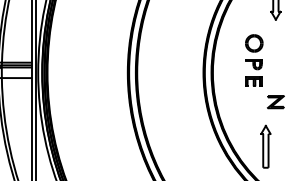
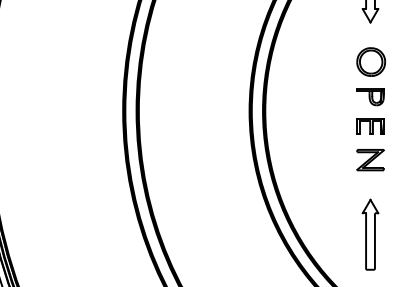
part: (254, 60) -> (371, 90), moved
part: (265, 146) -> (369, 234), moved

